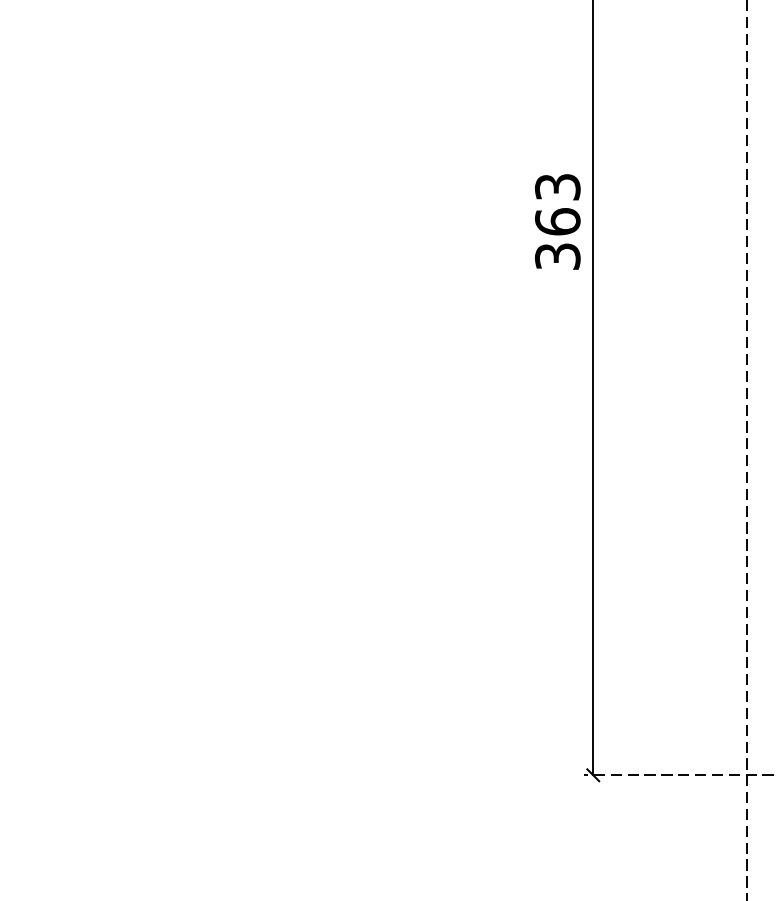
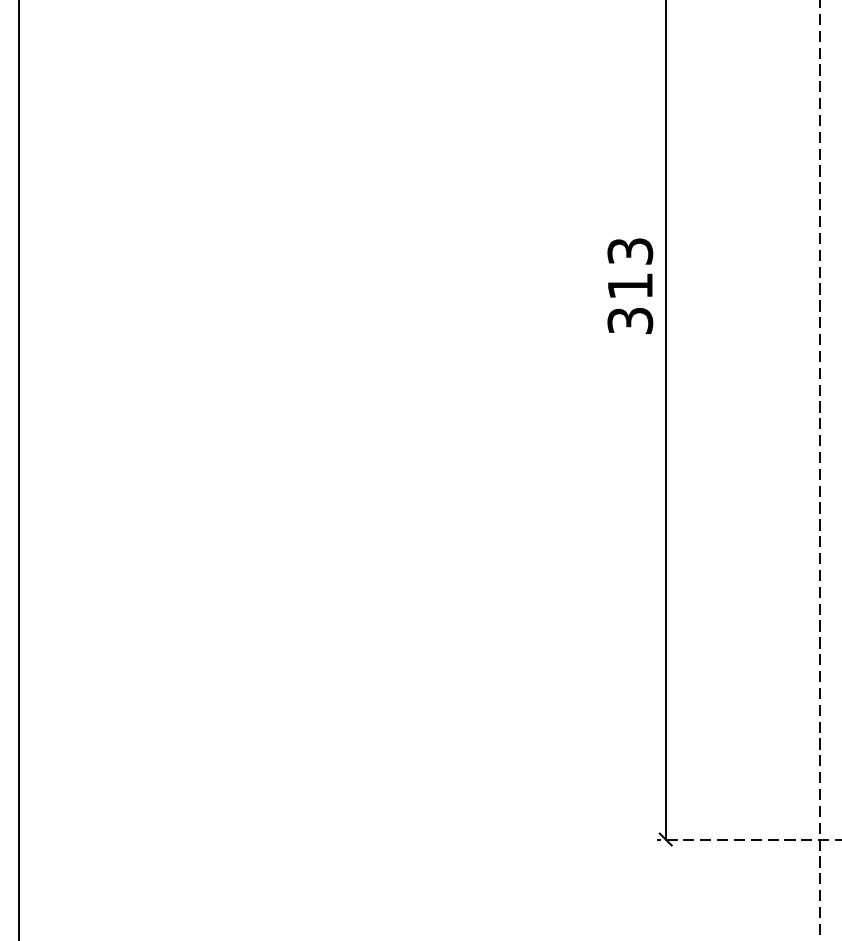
text: (557, 221) -> (630, 285), 363 -> 313

